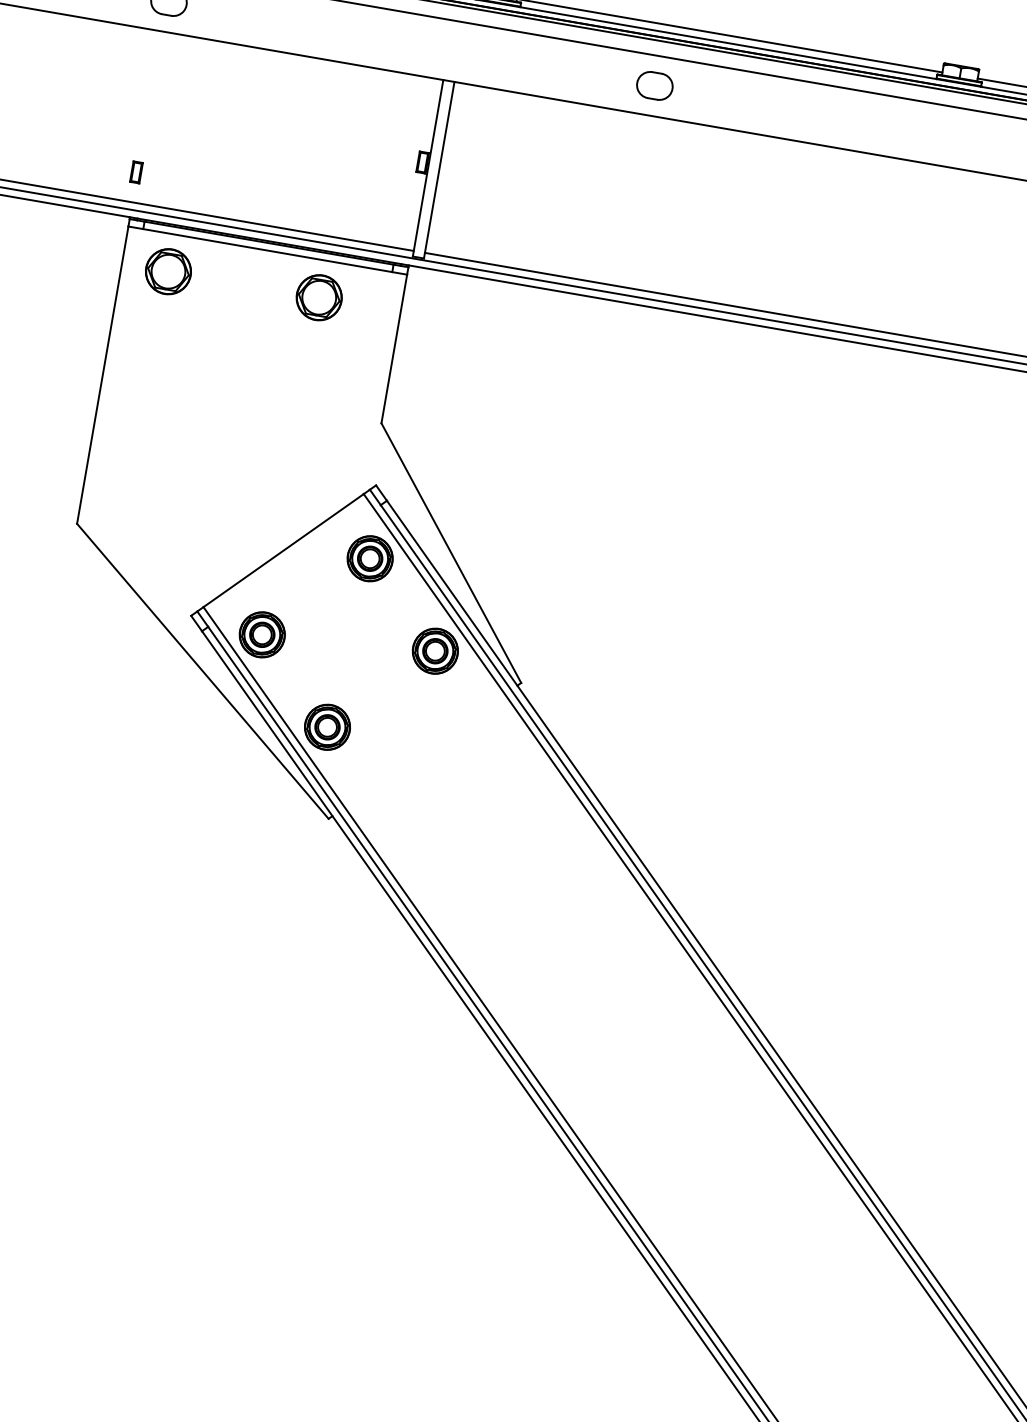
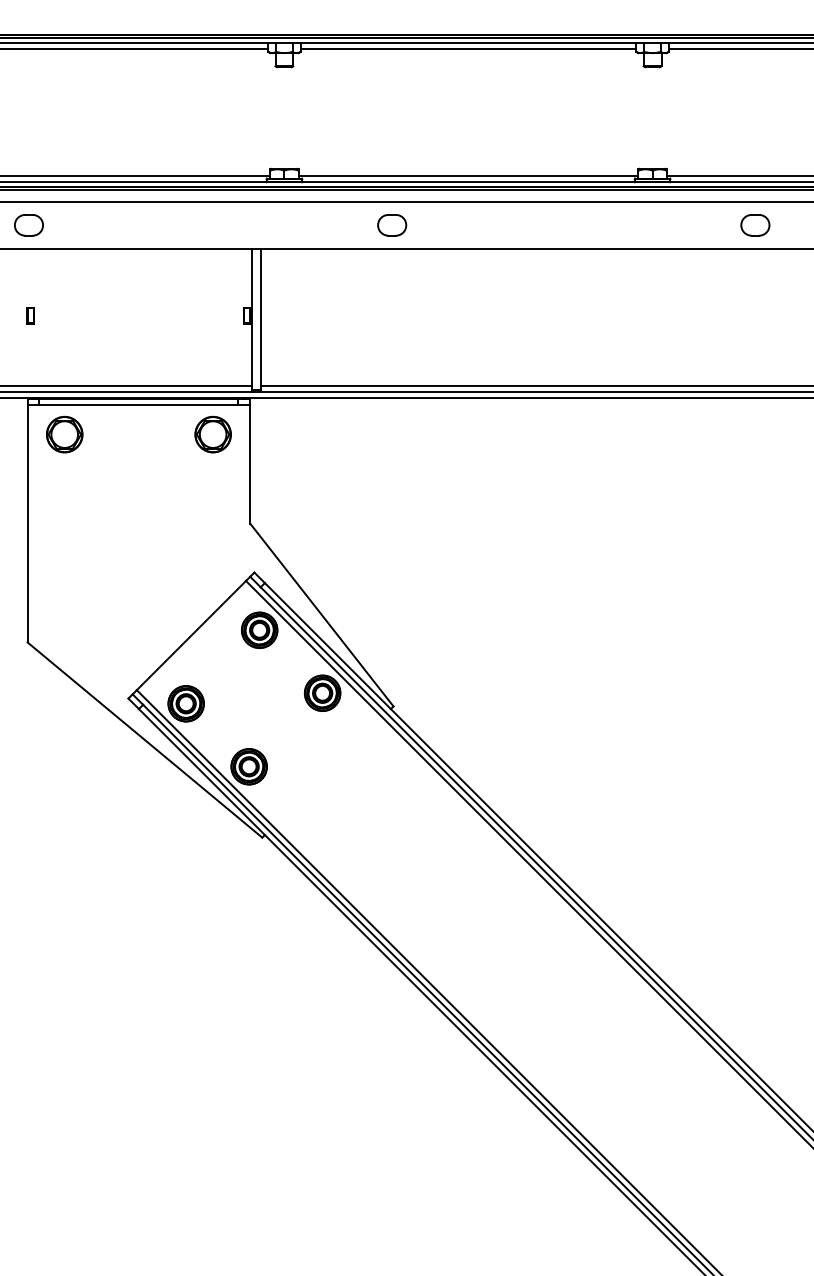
part: (655, 86) -> (392, 225), moved
part: (136, 171) -> (30, 315), moved
part: (318, 297) -> (212, 434), moved

